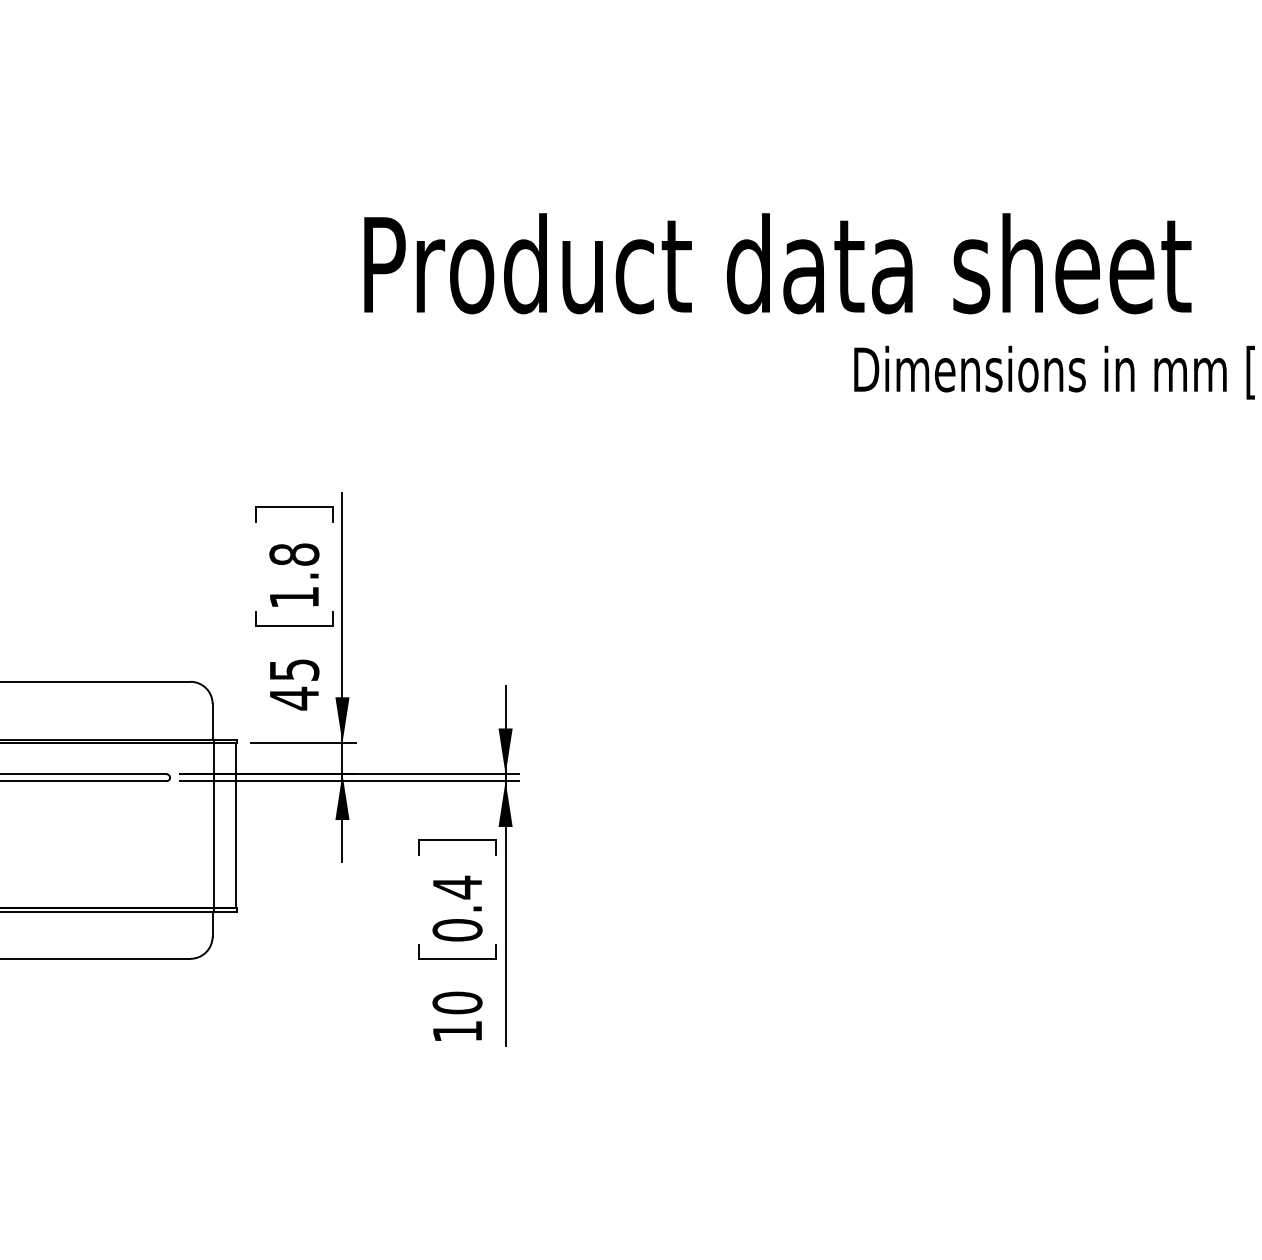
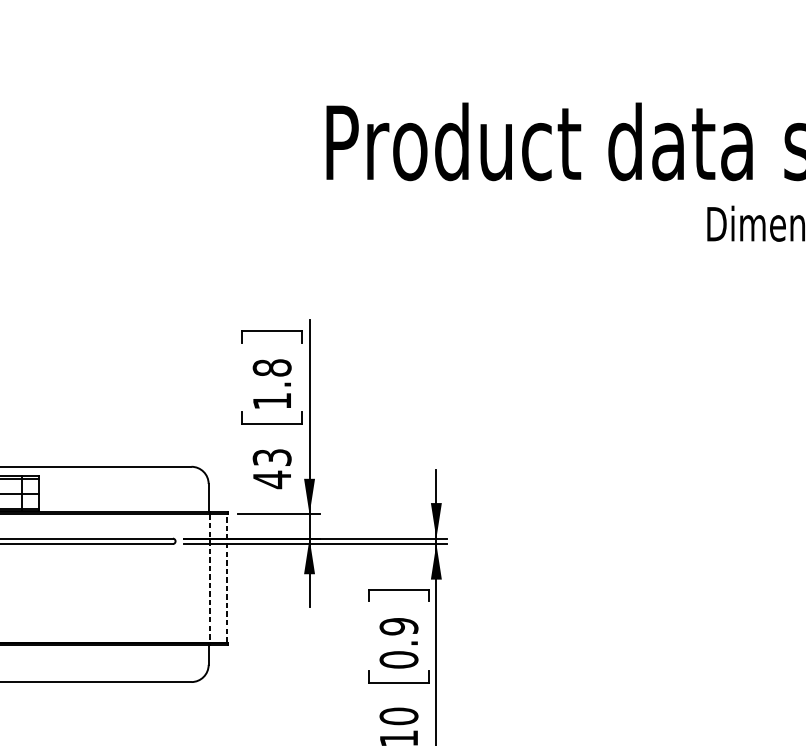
text: (293, 669) -> (271, 457), 45 -> 43
line: (235, 825) -> (226, 578), solid -> dashed
line: (214, 826) -> (210, 579), solid -> dashed
text: (457, 887) -> (398, 626), 0.4 -> 0.9

